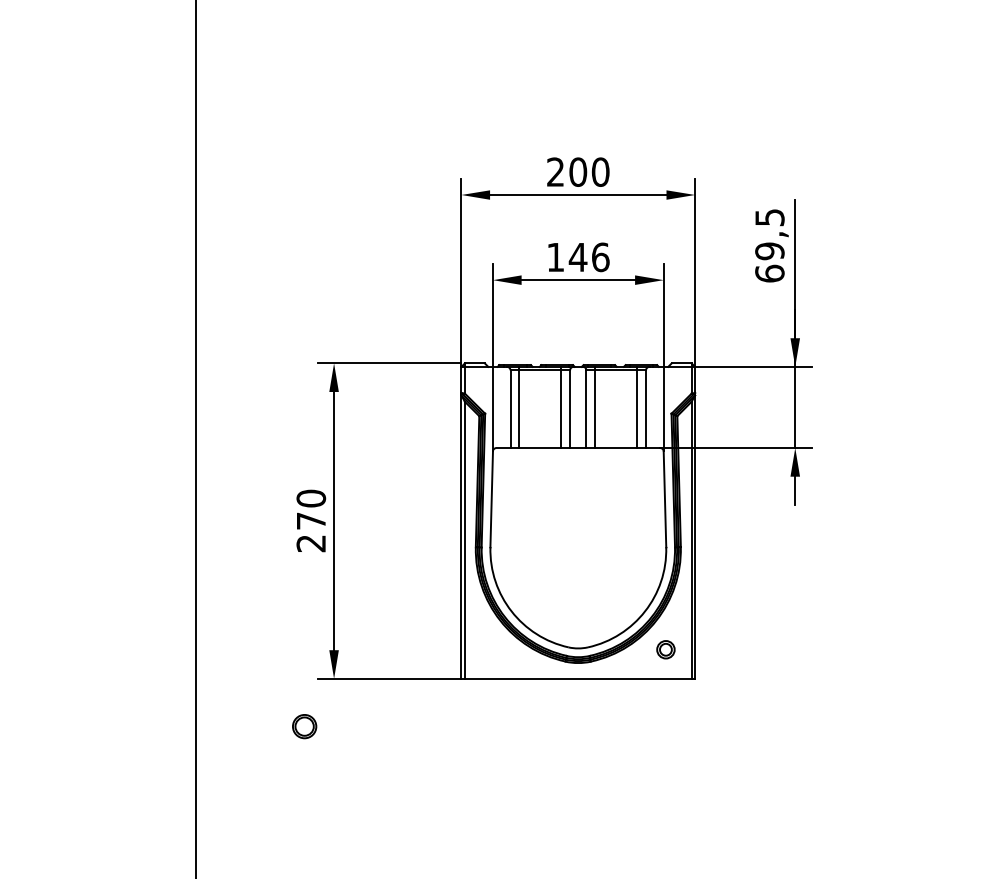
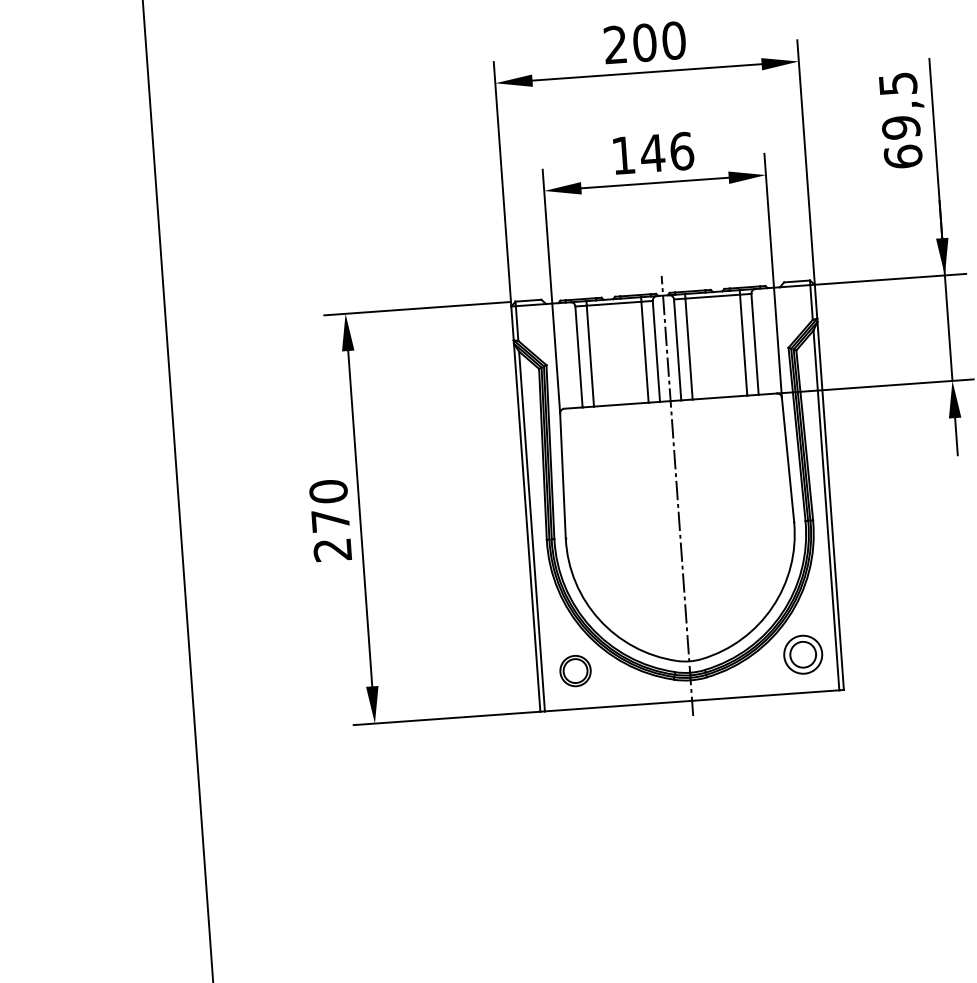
line: (578, 520) -> (677, 495), added
part: (665, 649) -> (802, 654), size x1.67
part: (304, 726) -> (575, 670), moved

